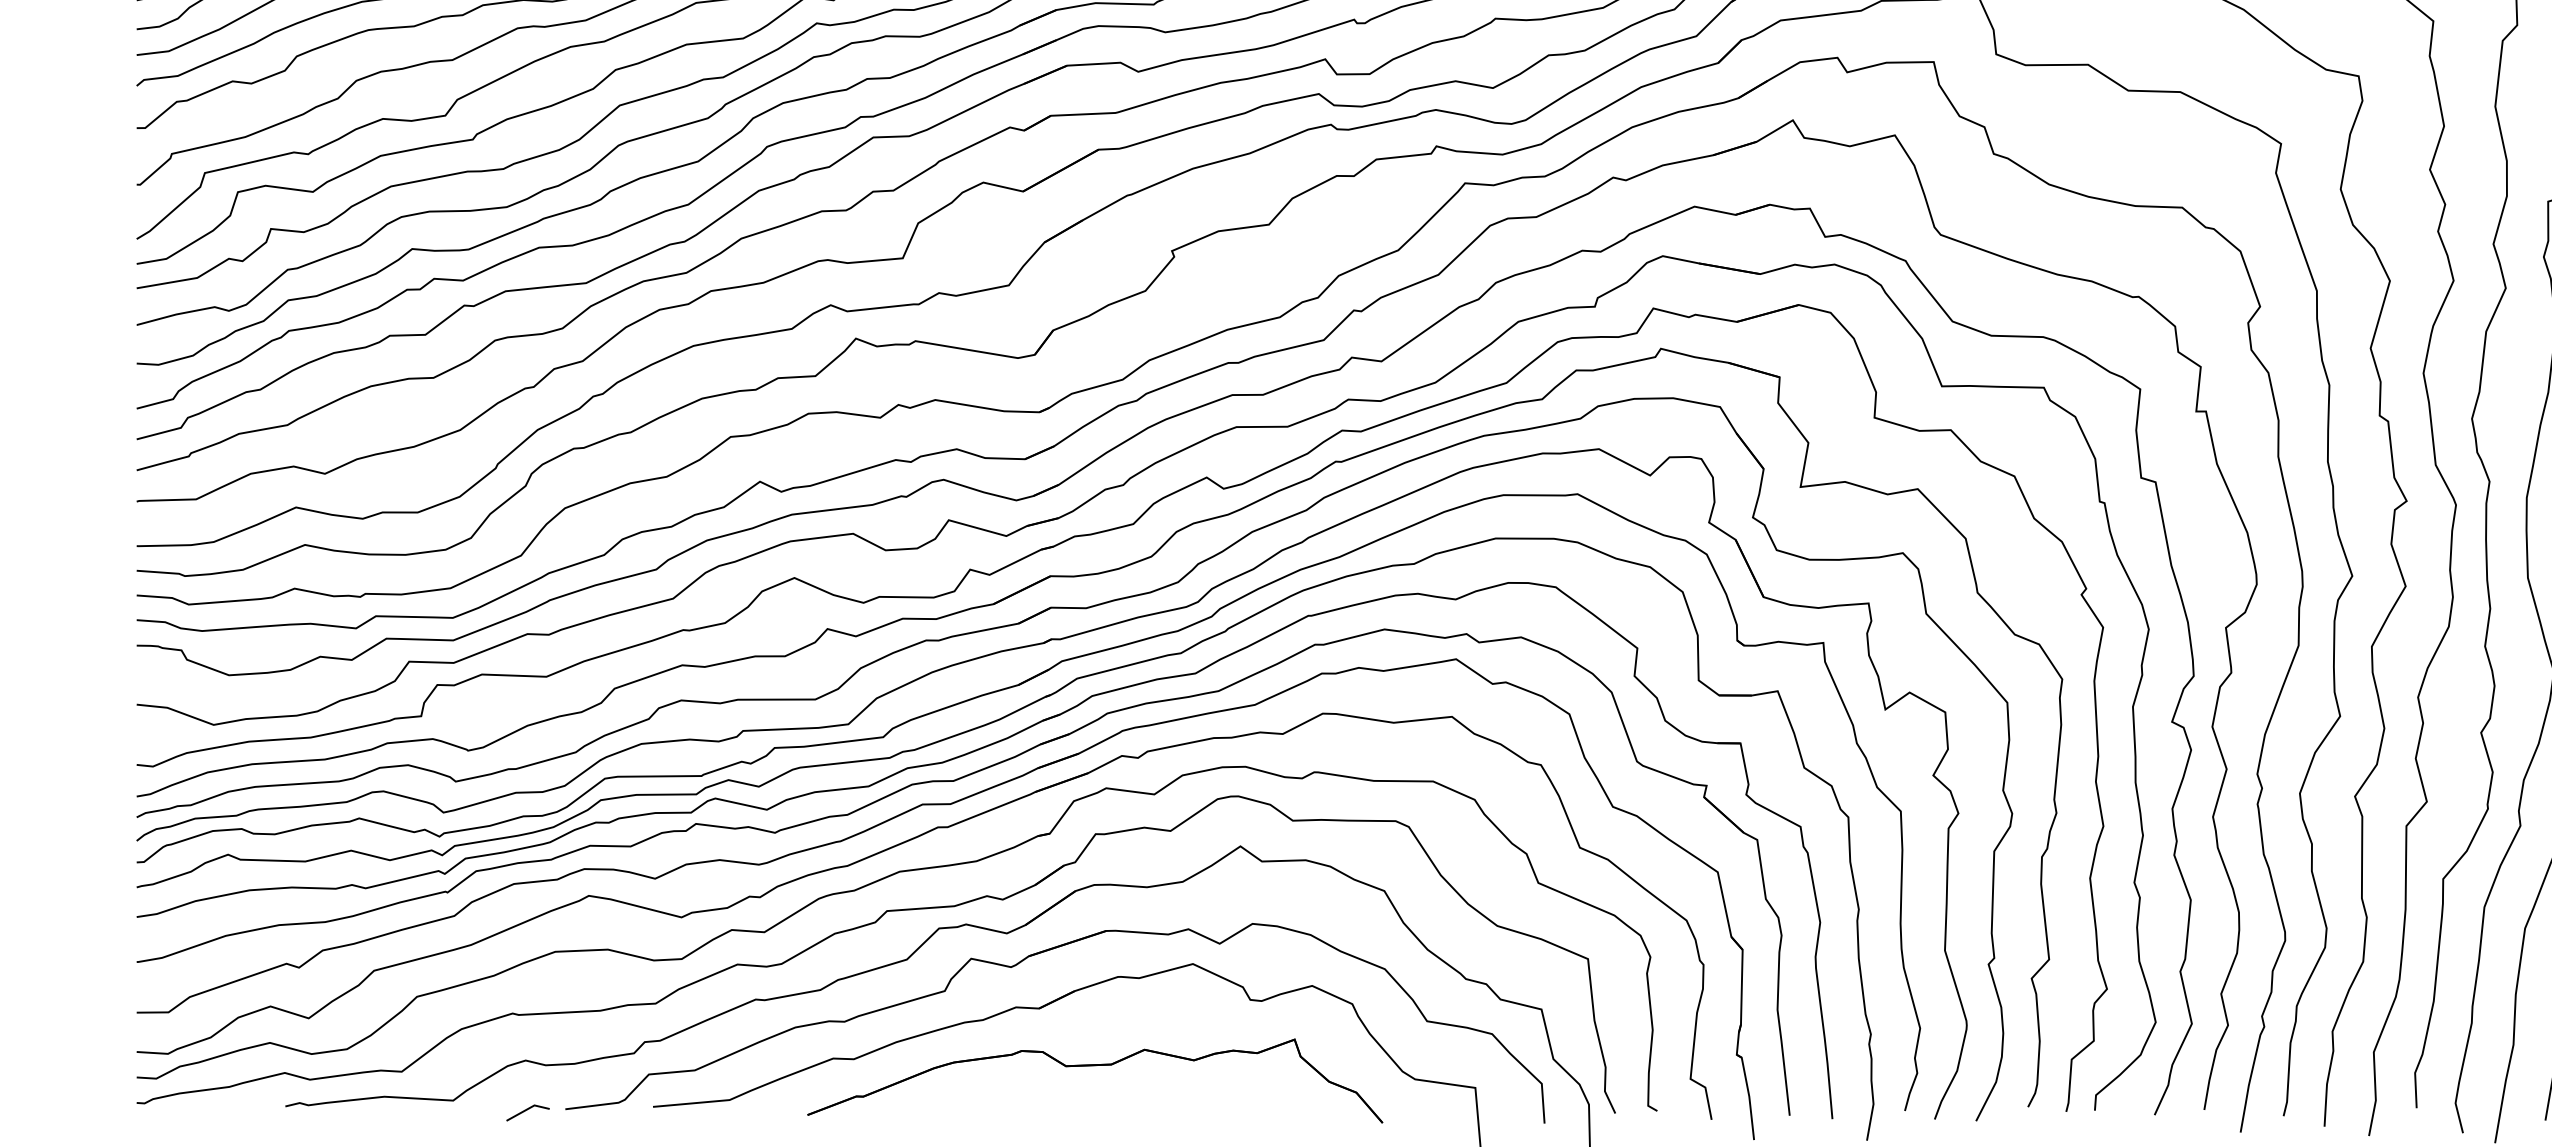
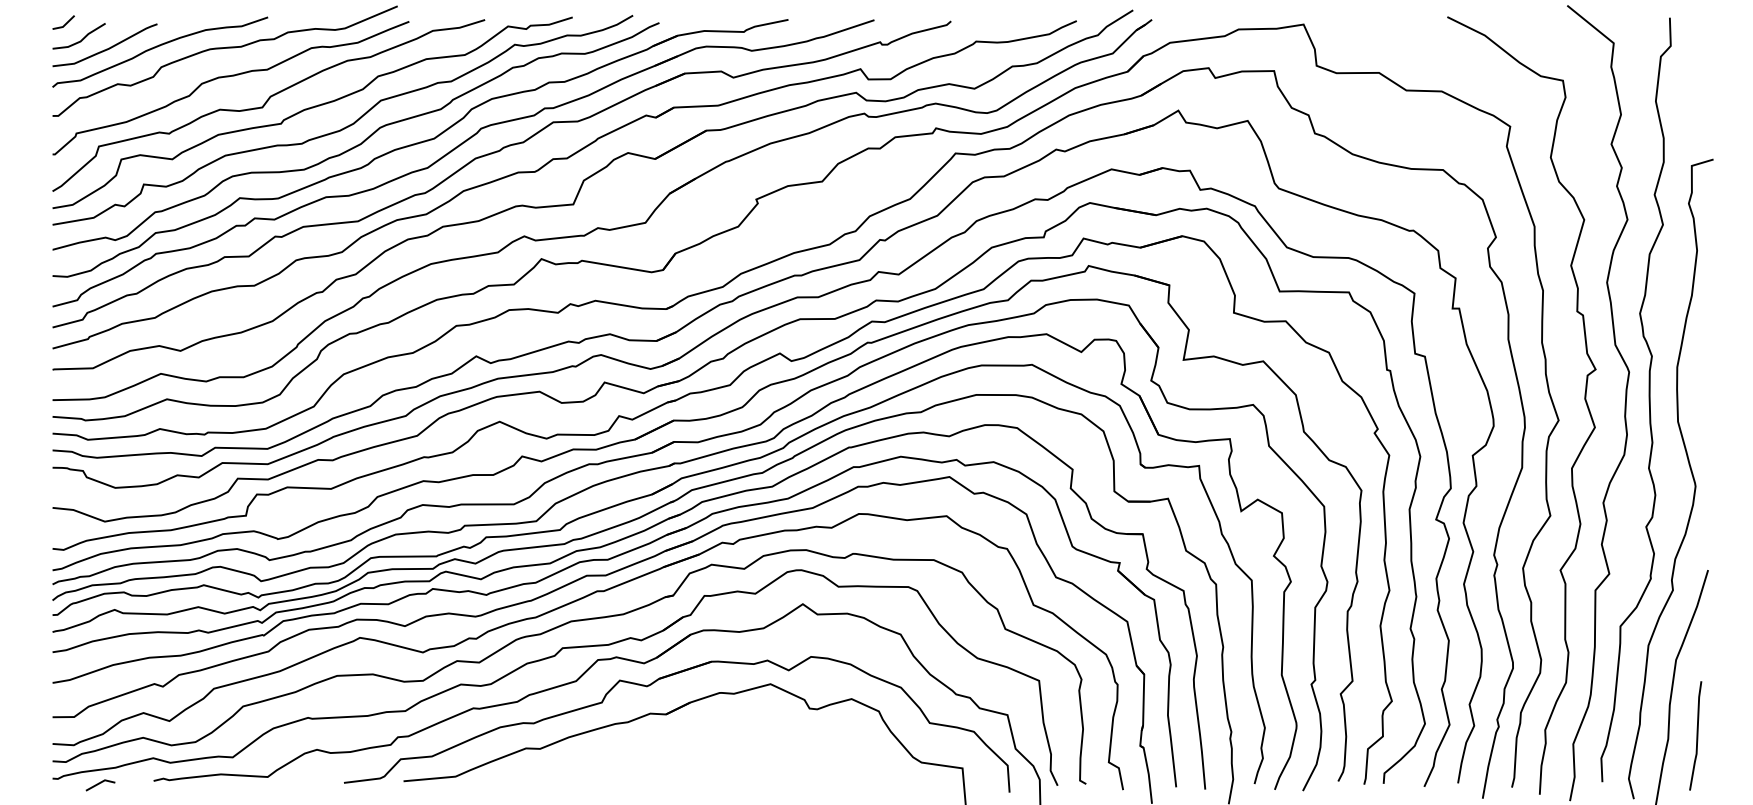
part: (1095, 1066) -> (704, 753), removed
line: (526, 1111) -> (99, 784), moved

